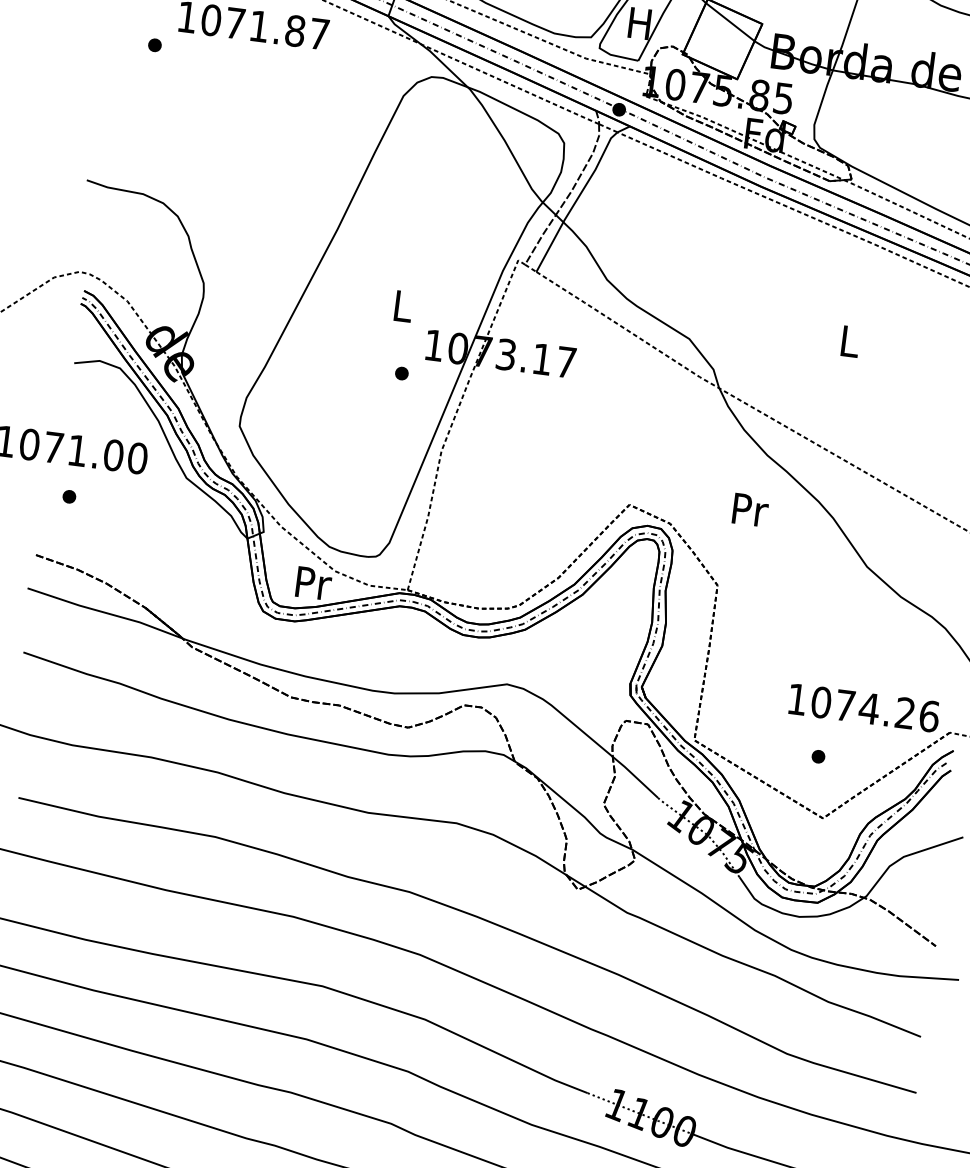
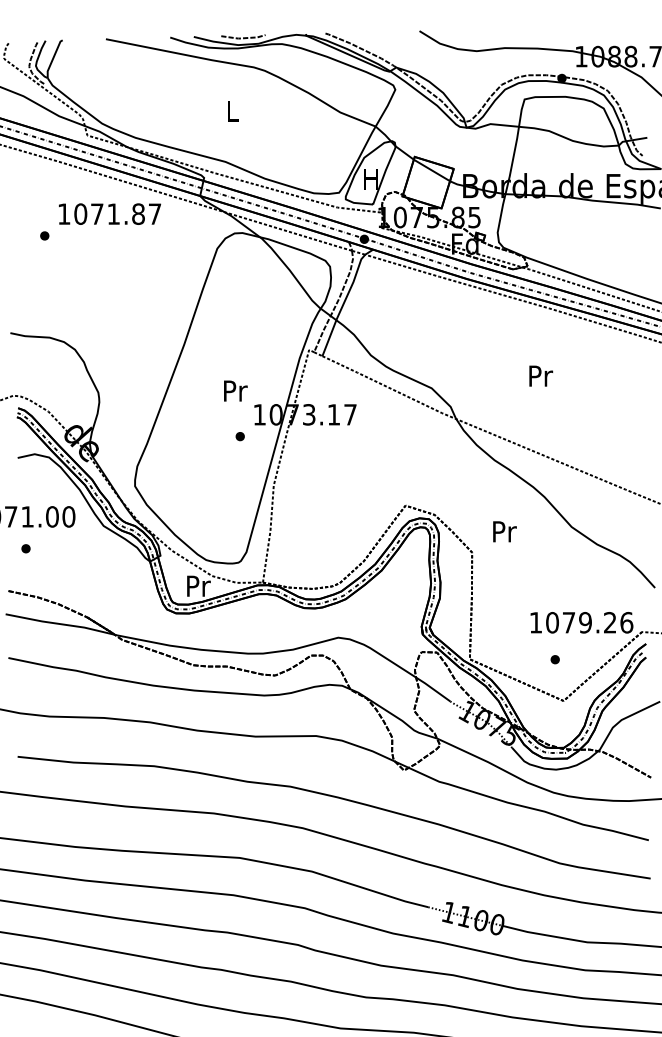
text: (403, 305) -> (235, 390), L -> Pr
text: (851, 340) -> (541, 375), L -> Pr
text: (749, 509) -> (504, 531), moved
text: (869, 708) -> (585, 622), 1074.26 -> 1079.26

